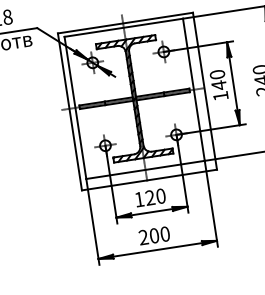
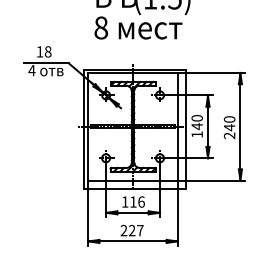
text: (155, 196) -> (137, 201), 120 -> 116
text: (158, 234) -> (135, 230), 200 -> 227

